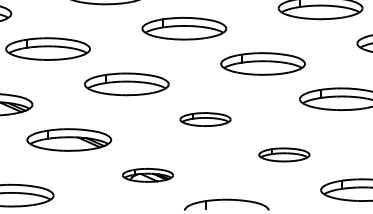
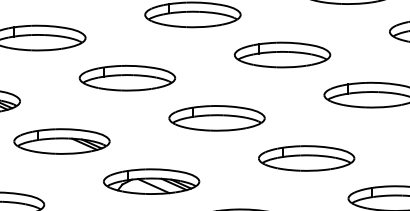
part: (205, 119) -> (217, 118), size x1.67
part: (284, 154) -> (306, 158), size x1.67
part: (147, 175) -> (151, 181), size x1.67

